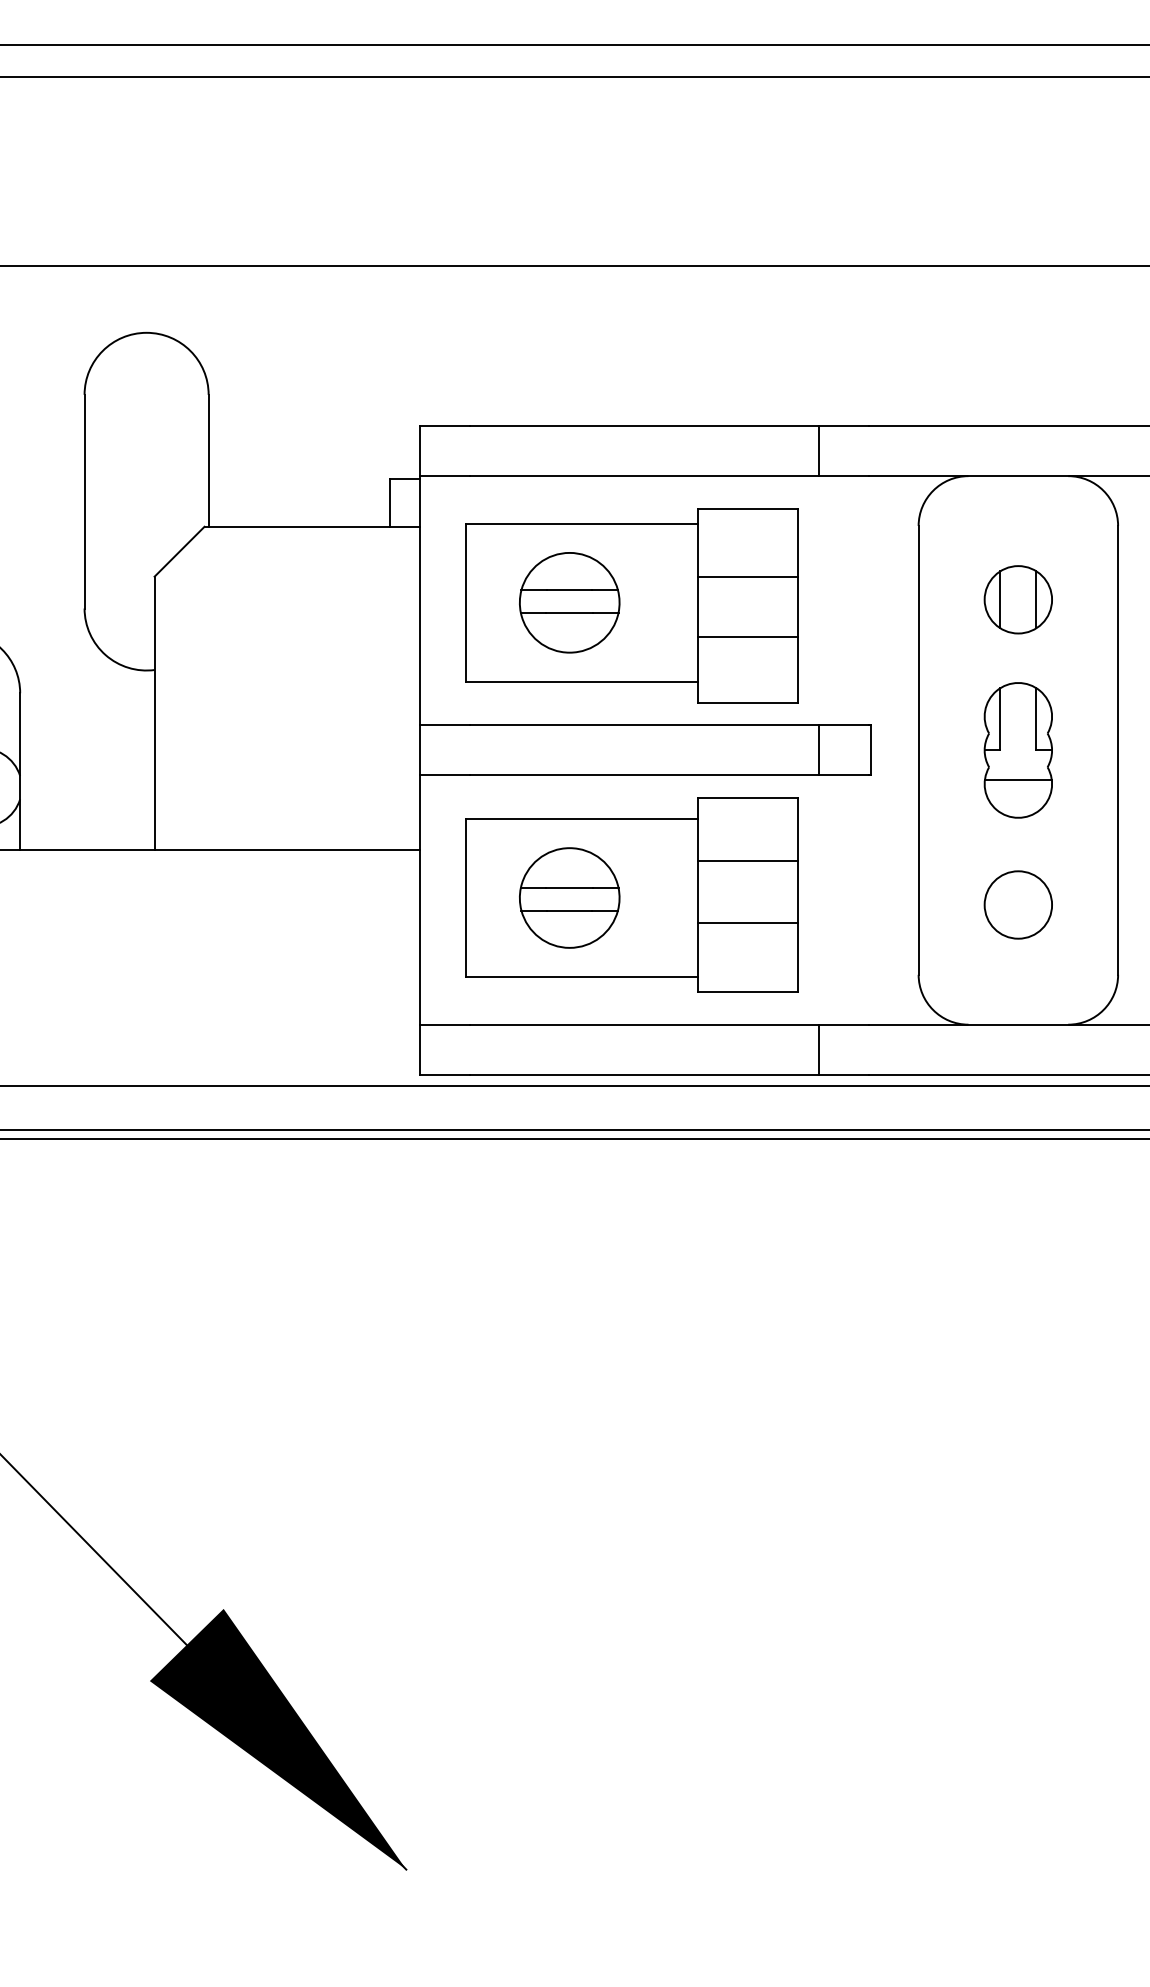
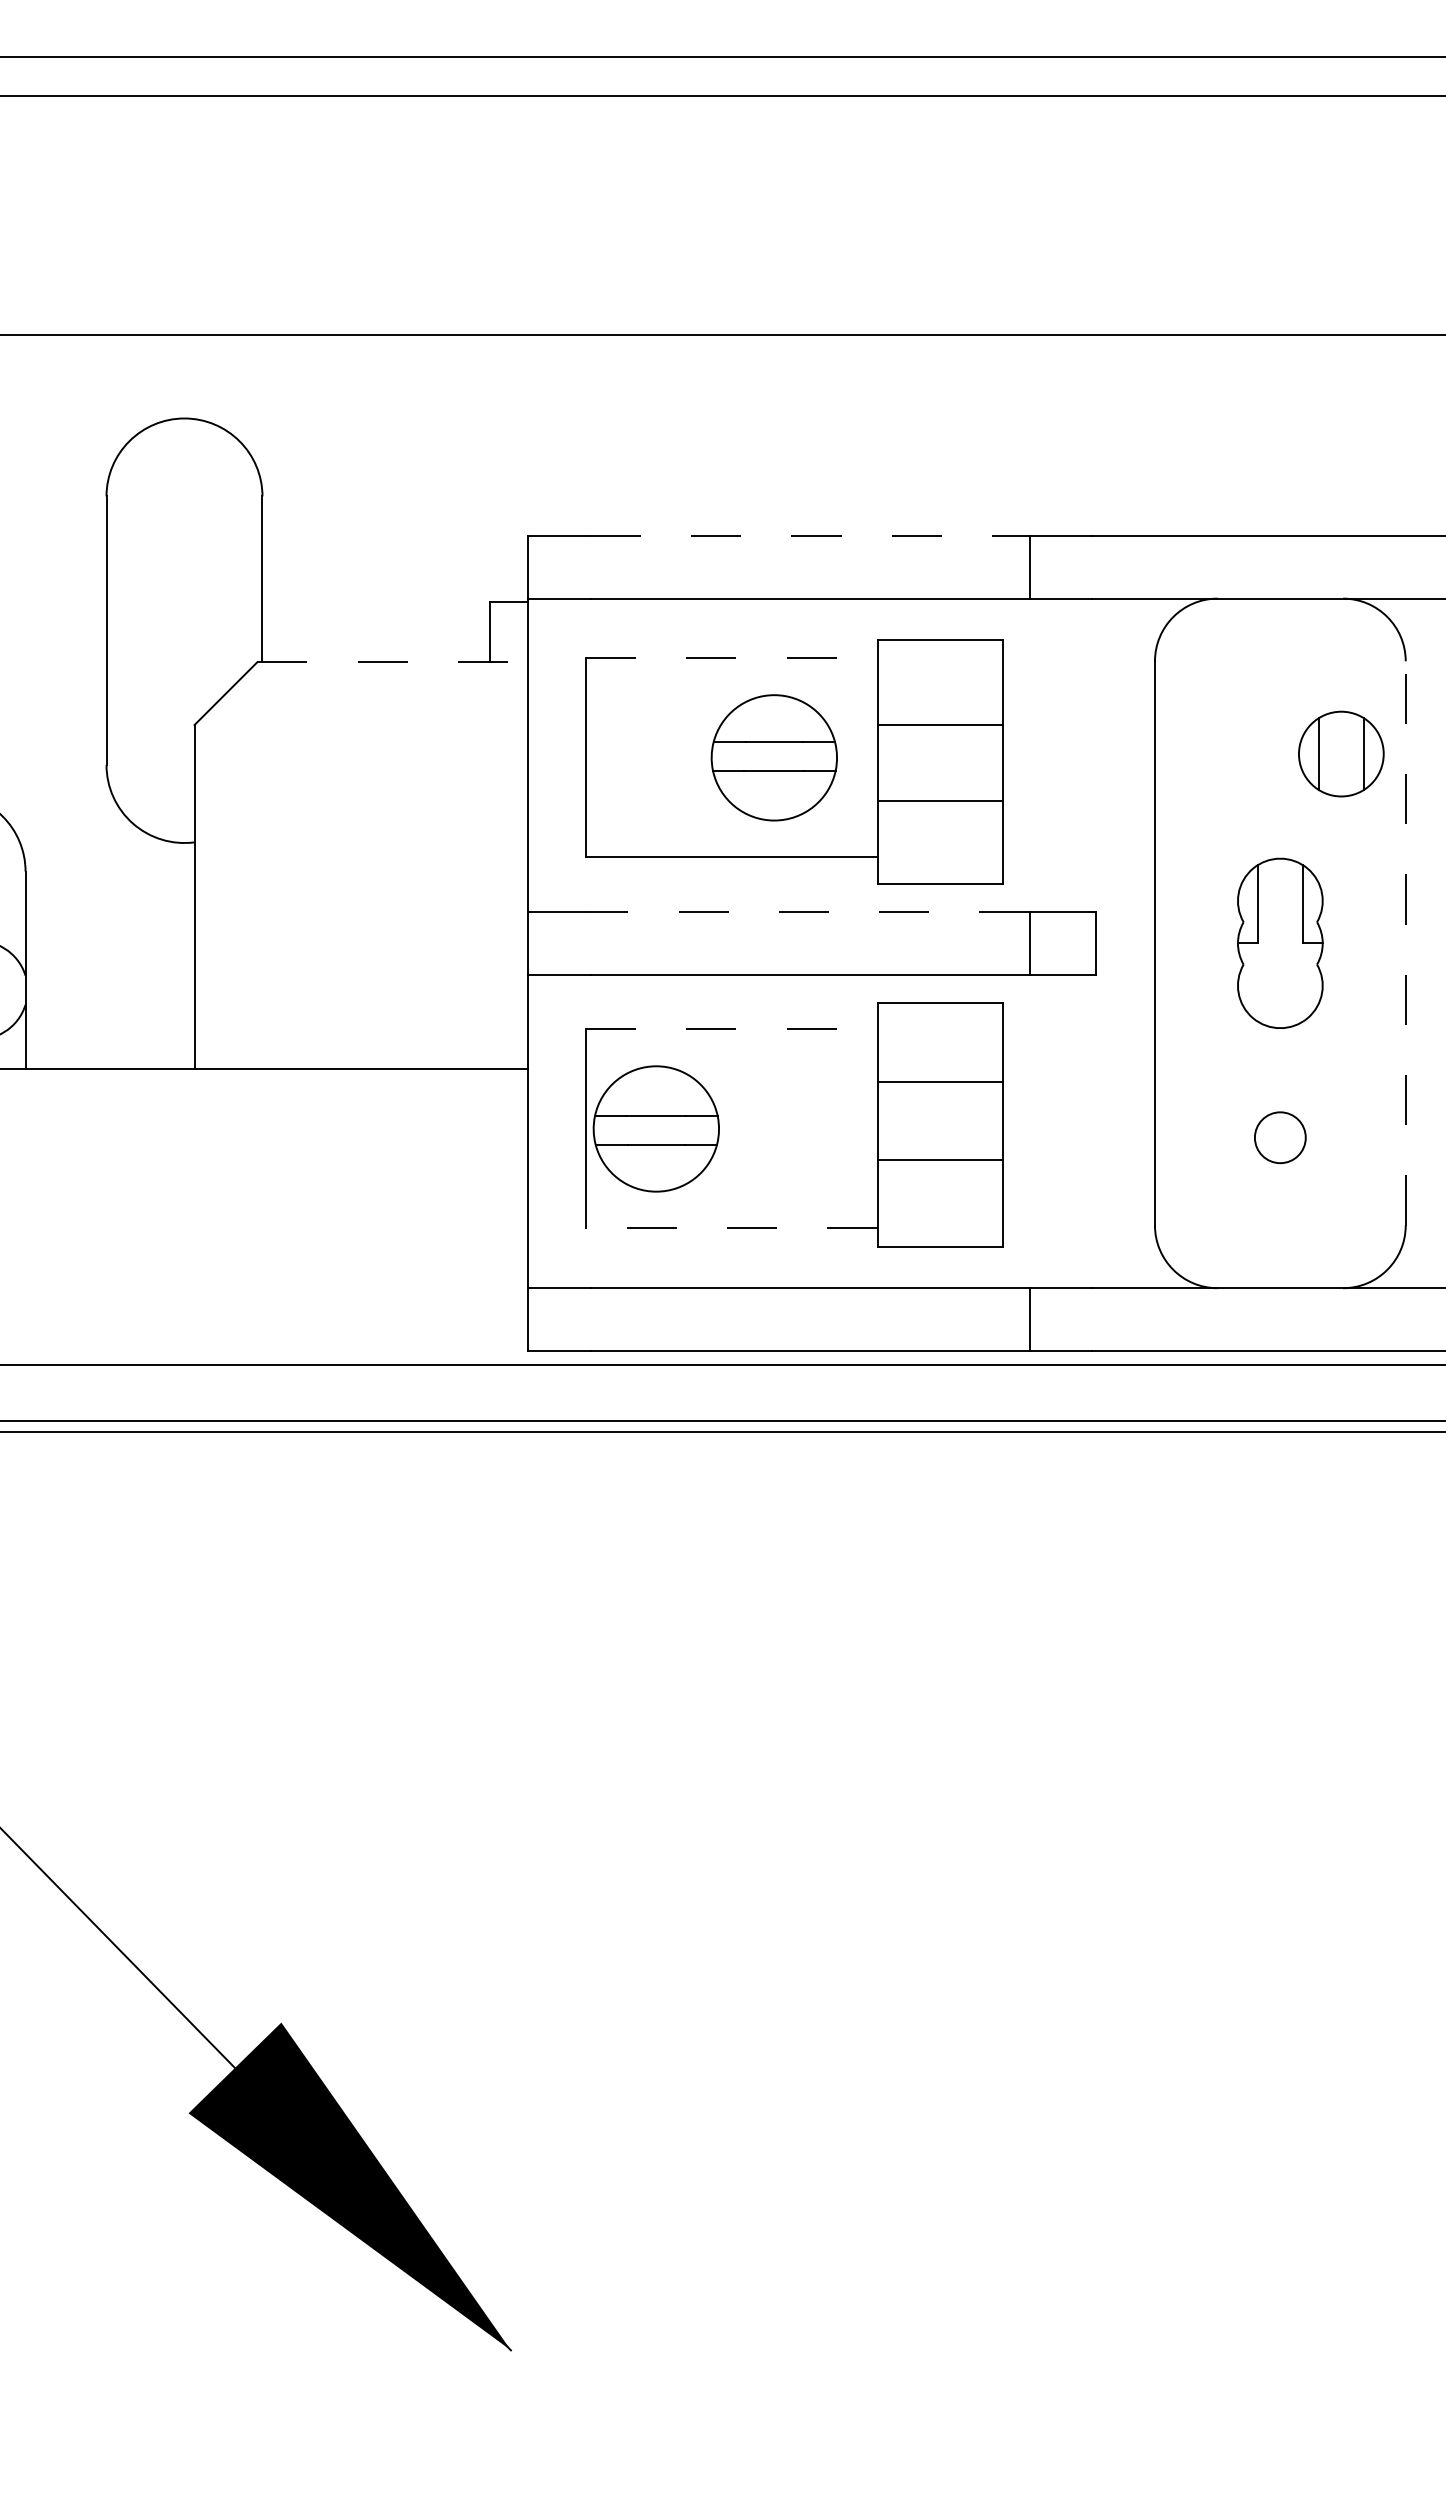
line: (644, 425) -> (810, 535), solid -> dashed
line: (581, 523) -> (731, 658), solid -> dashed
line: (312, 526) -> (393, 662), solid -> dashed
part: (1018, 599) -> (1341, 753), moved
part: (569, 602) -> (773, 757), moved
line: (643, 725) -> (809, 912), solid -> dashed
line: (1117, 749) -> (1405, 942), solid -> dashed
line: (1018, 779) -> (1280, 980), removed
line: (581, 818) -> (731, 1029), solid -> dashed
part: (569, 897) -> (655, 1128), moved
circle: (1017, 904) -> (1279, 1137), size x0.6
line: (581, 977) -> (731, 1228), solid -> dashed

